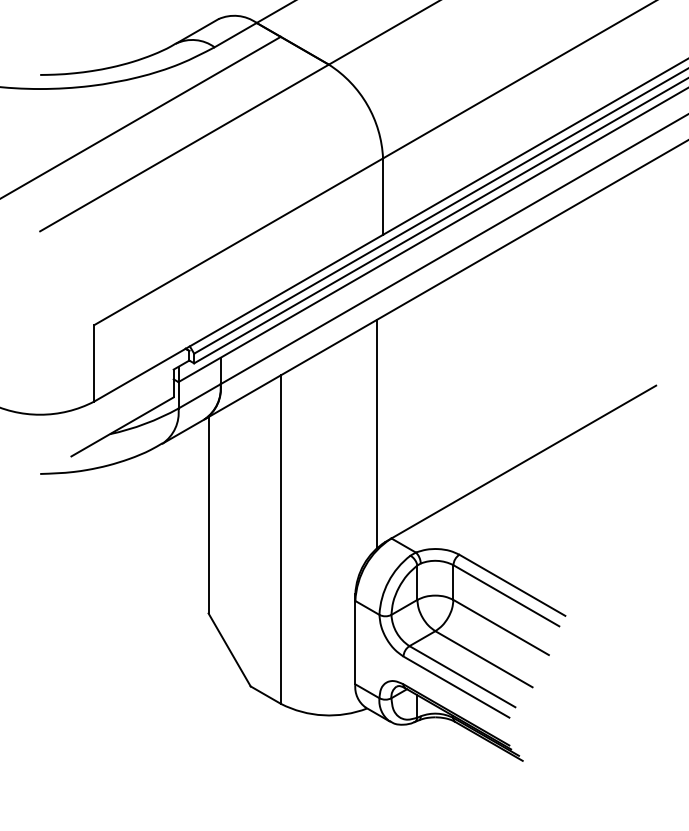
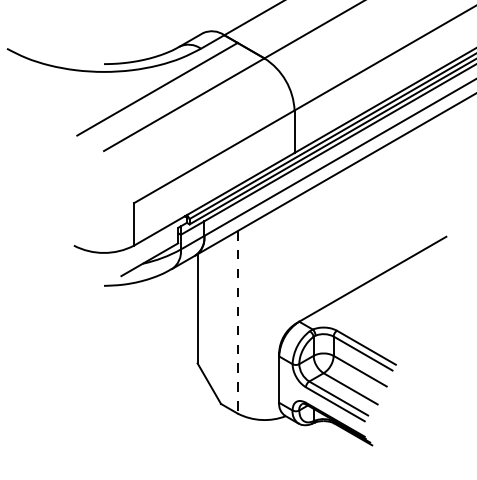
line: (377, 433) -> (291, 263), removed
line: (280, 539) -> (237, 322), solid -> dashed

